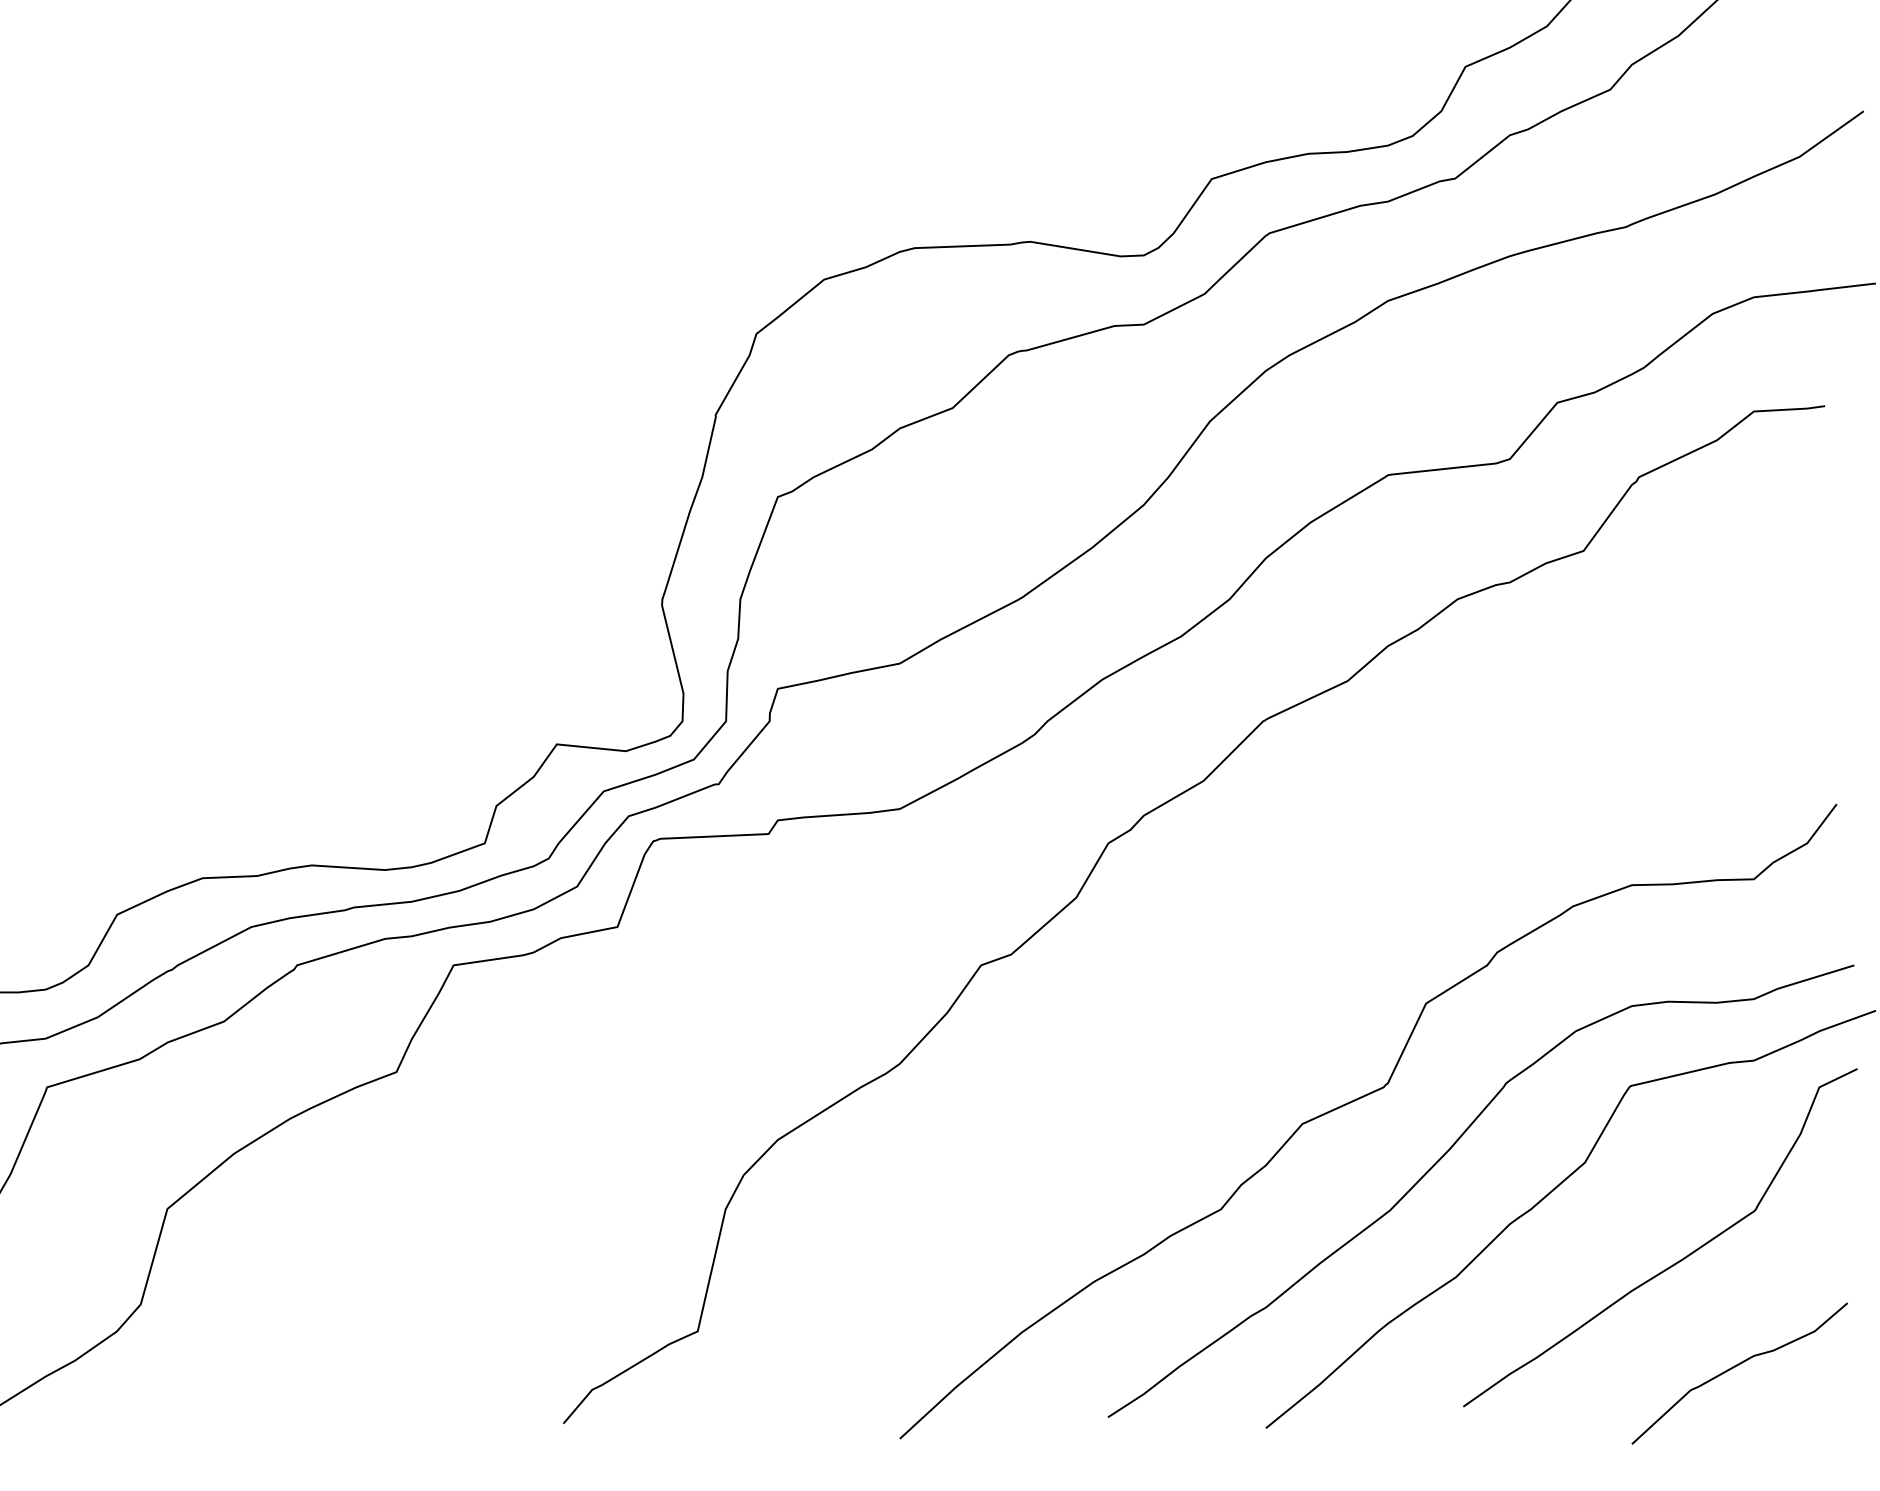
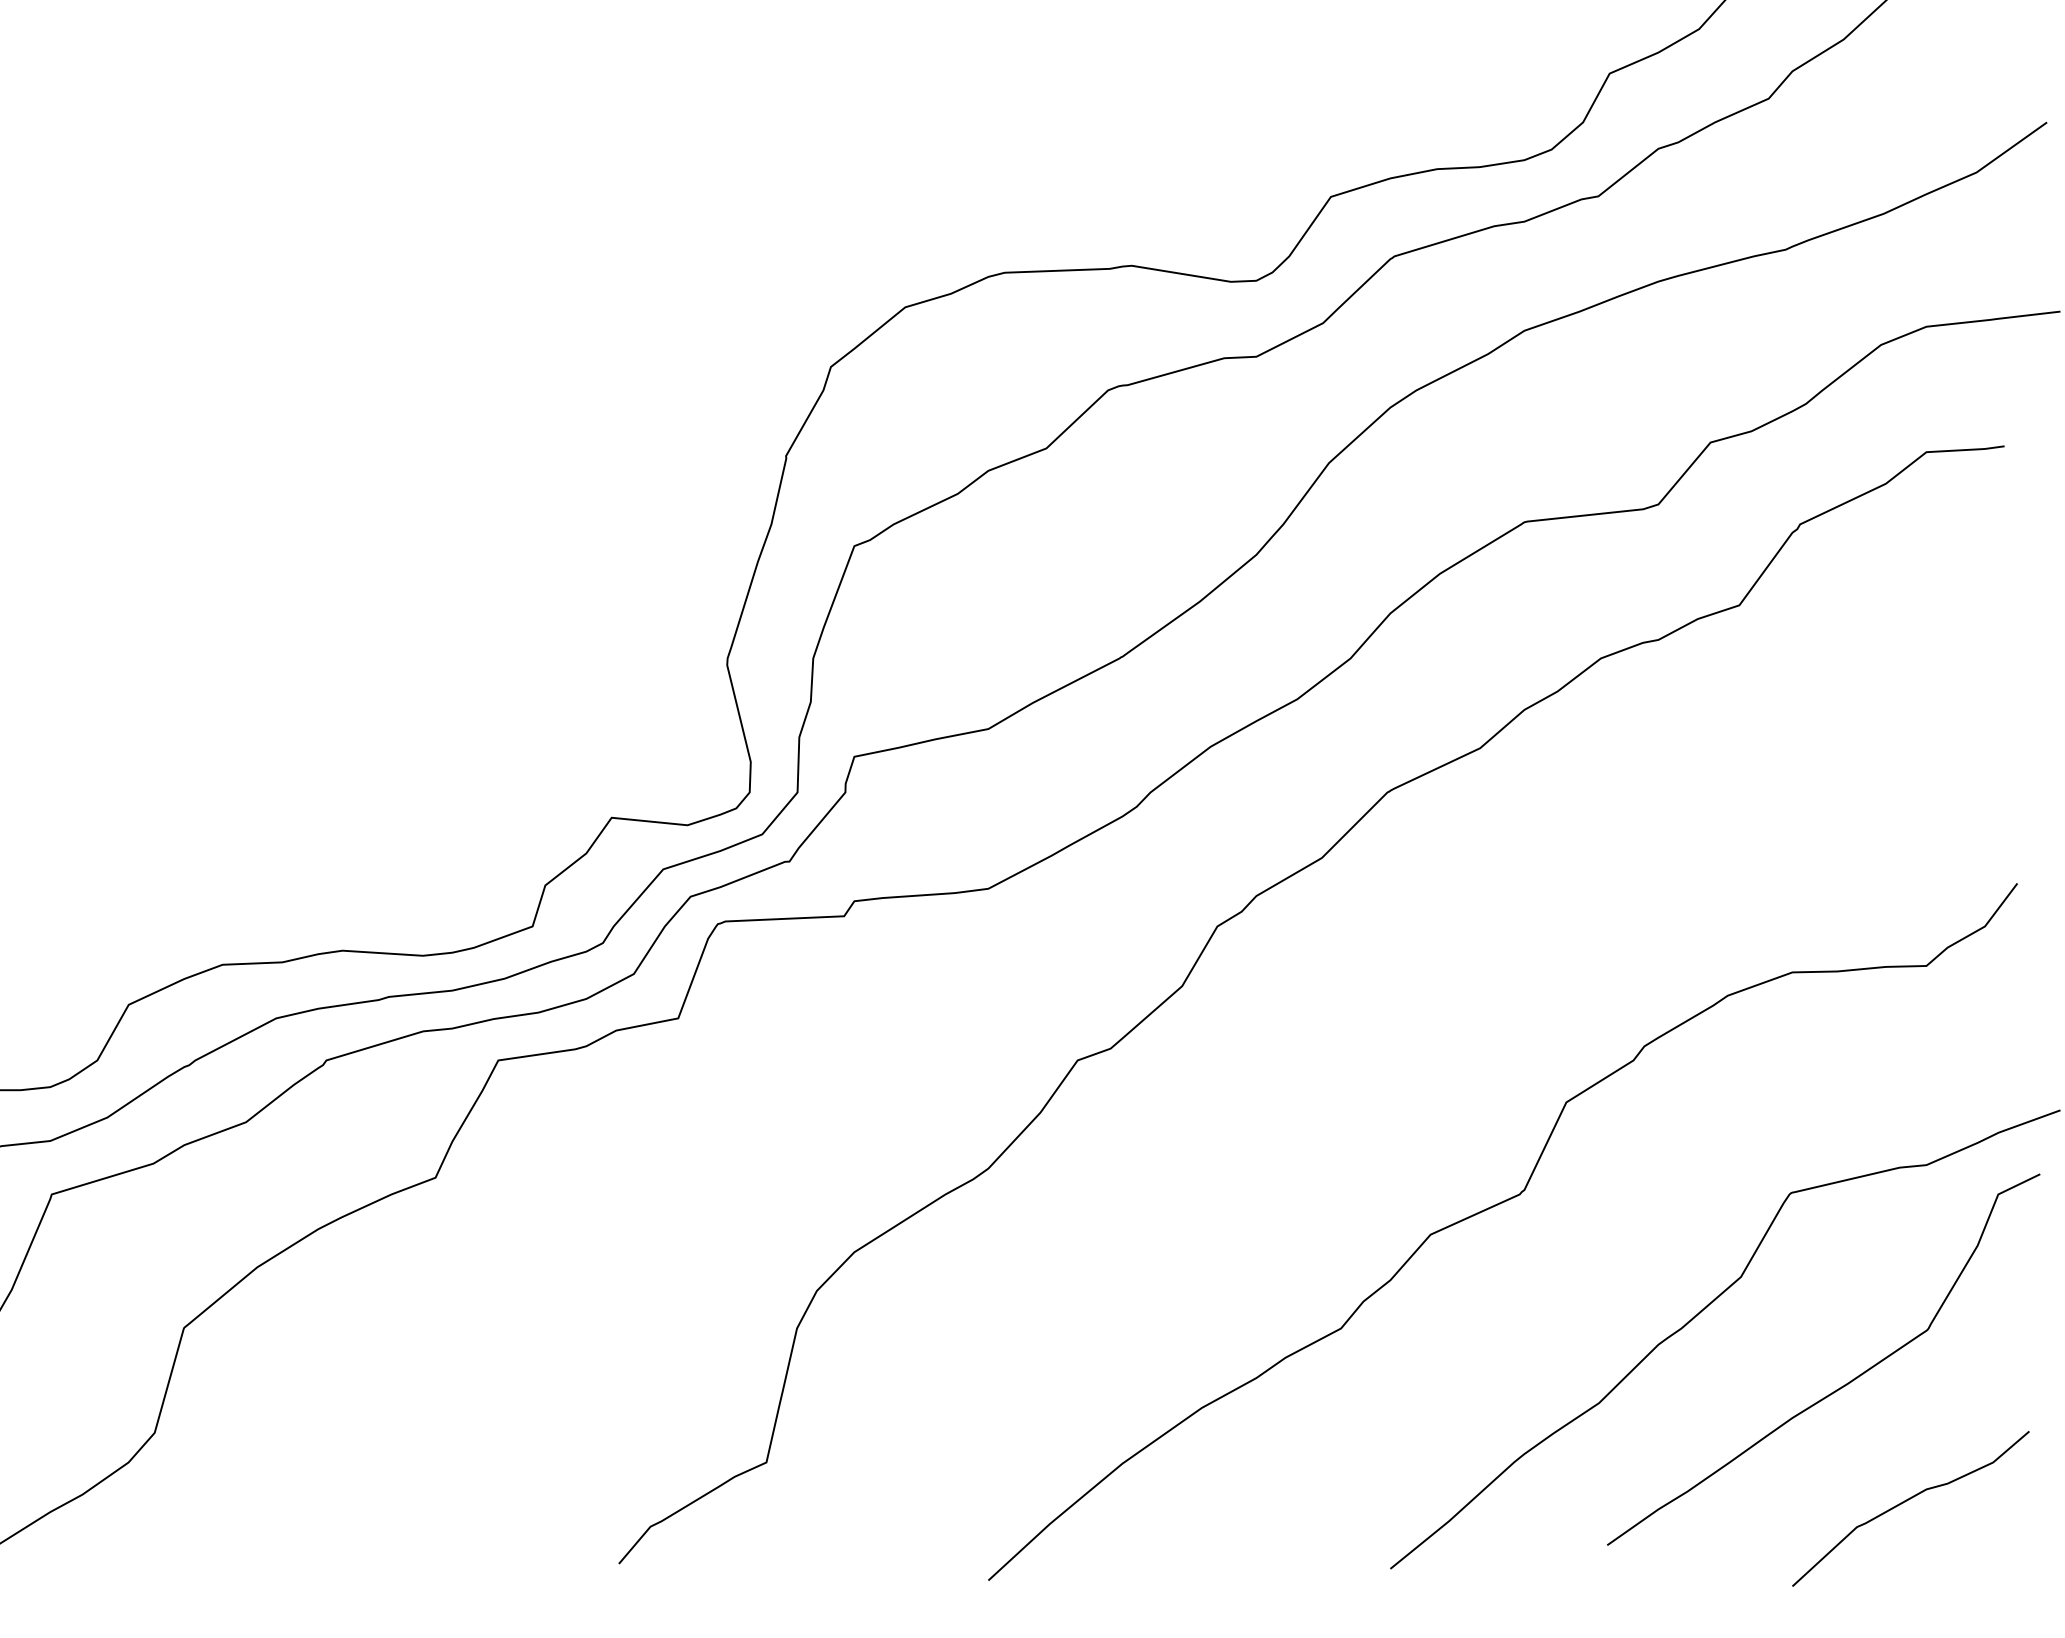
curve: (1445, 1154) -> (1587, 1268), removed

